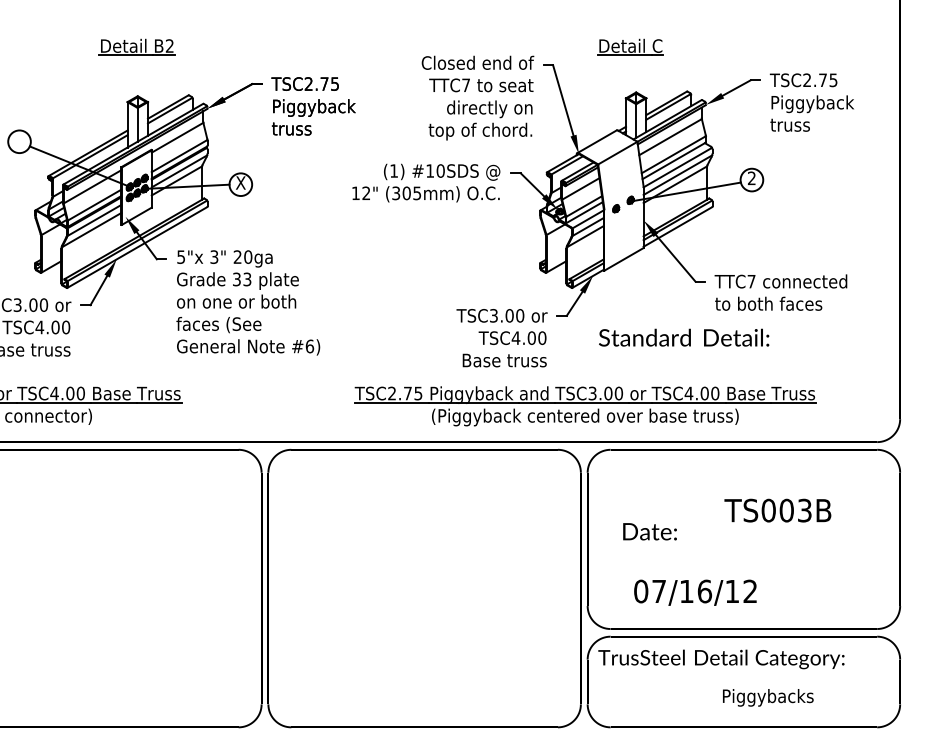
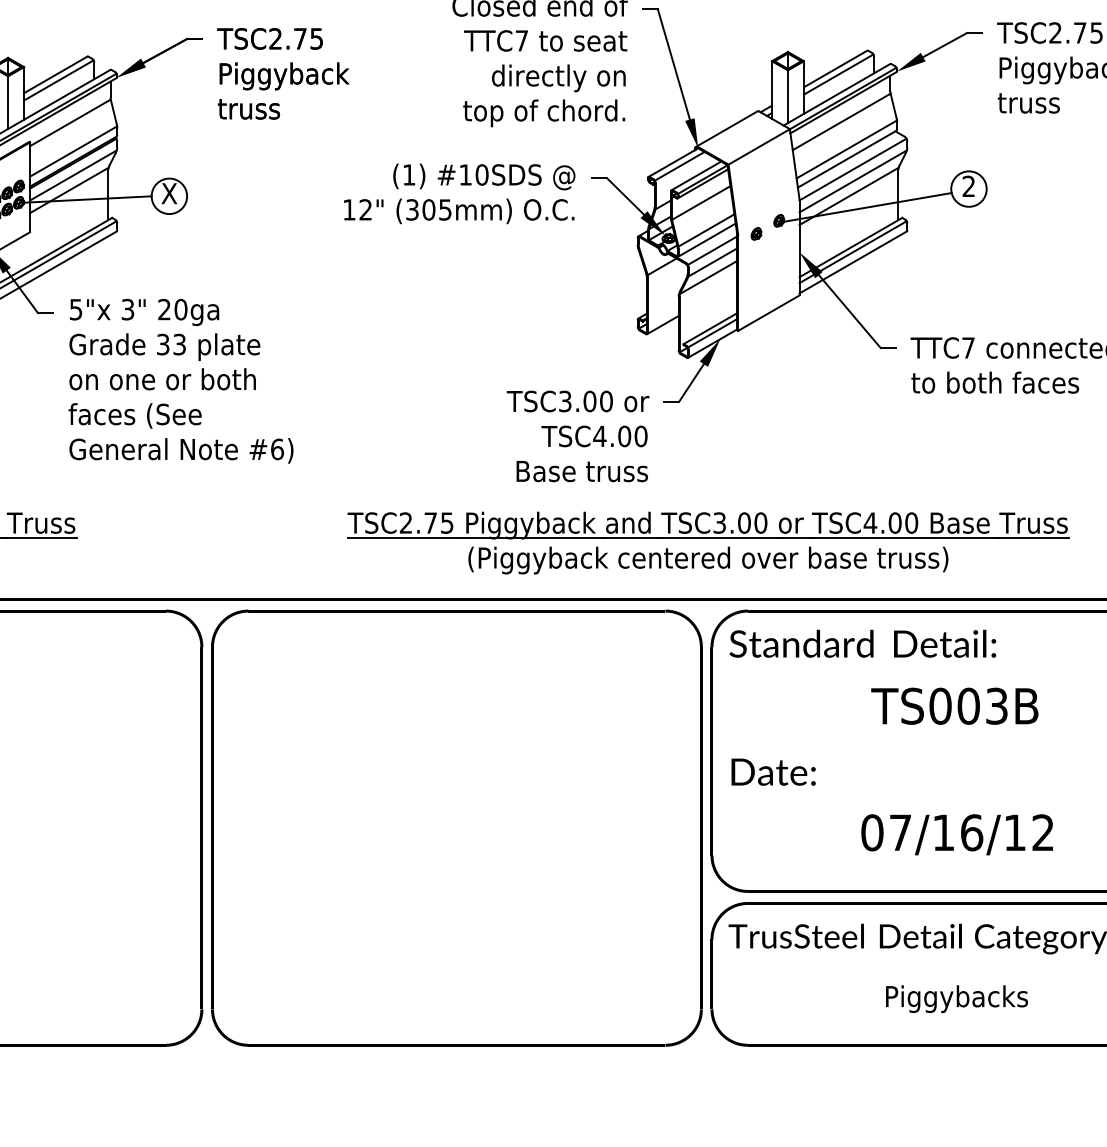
text: (684, 337) -> (863, 643), moved
text: (777, 510) -> (954, 706), moved
text: (649, 531) -> (772, 771), moved
text: (695, 592) -> (957, 834), moved
text: (768, 697) -> (957, 998), moved

